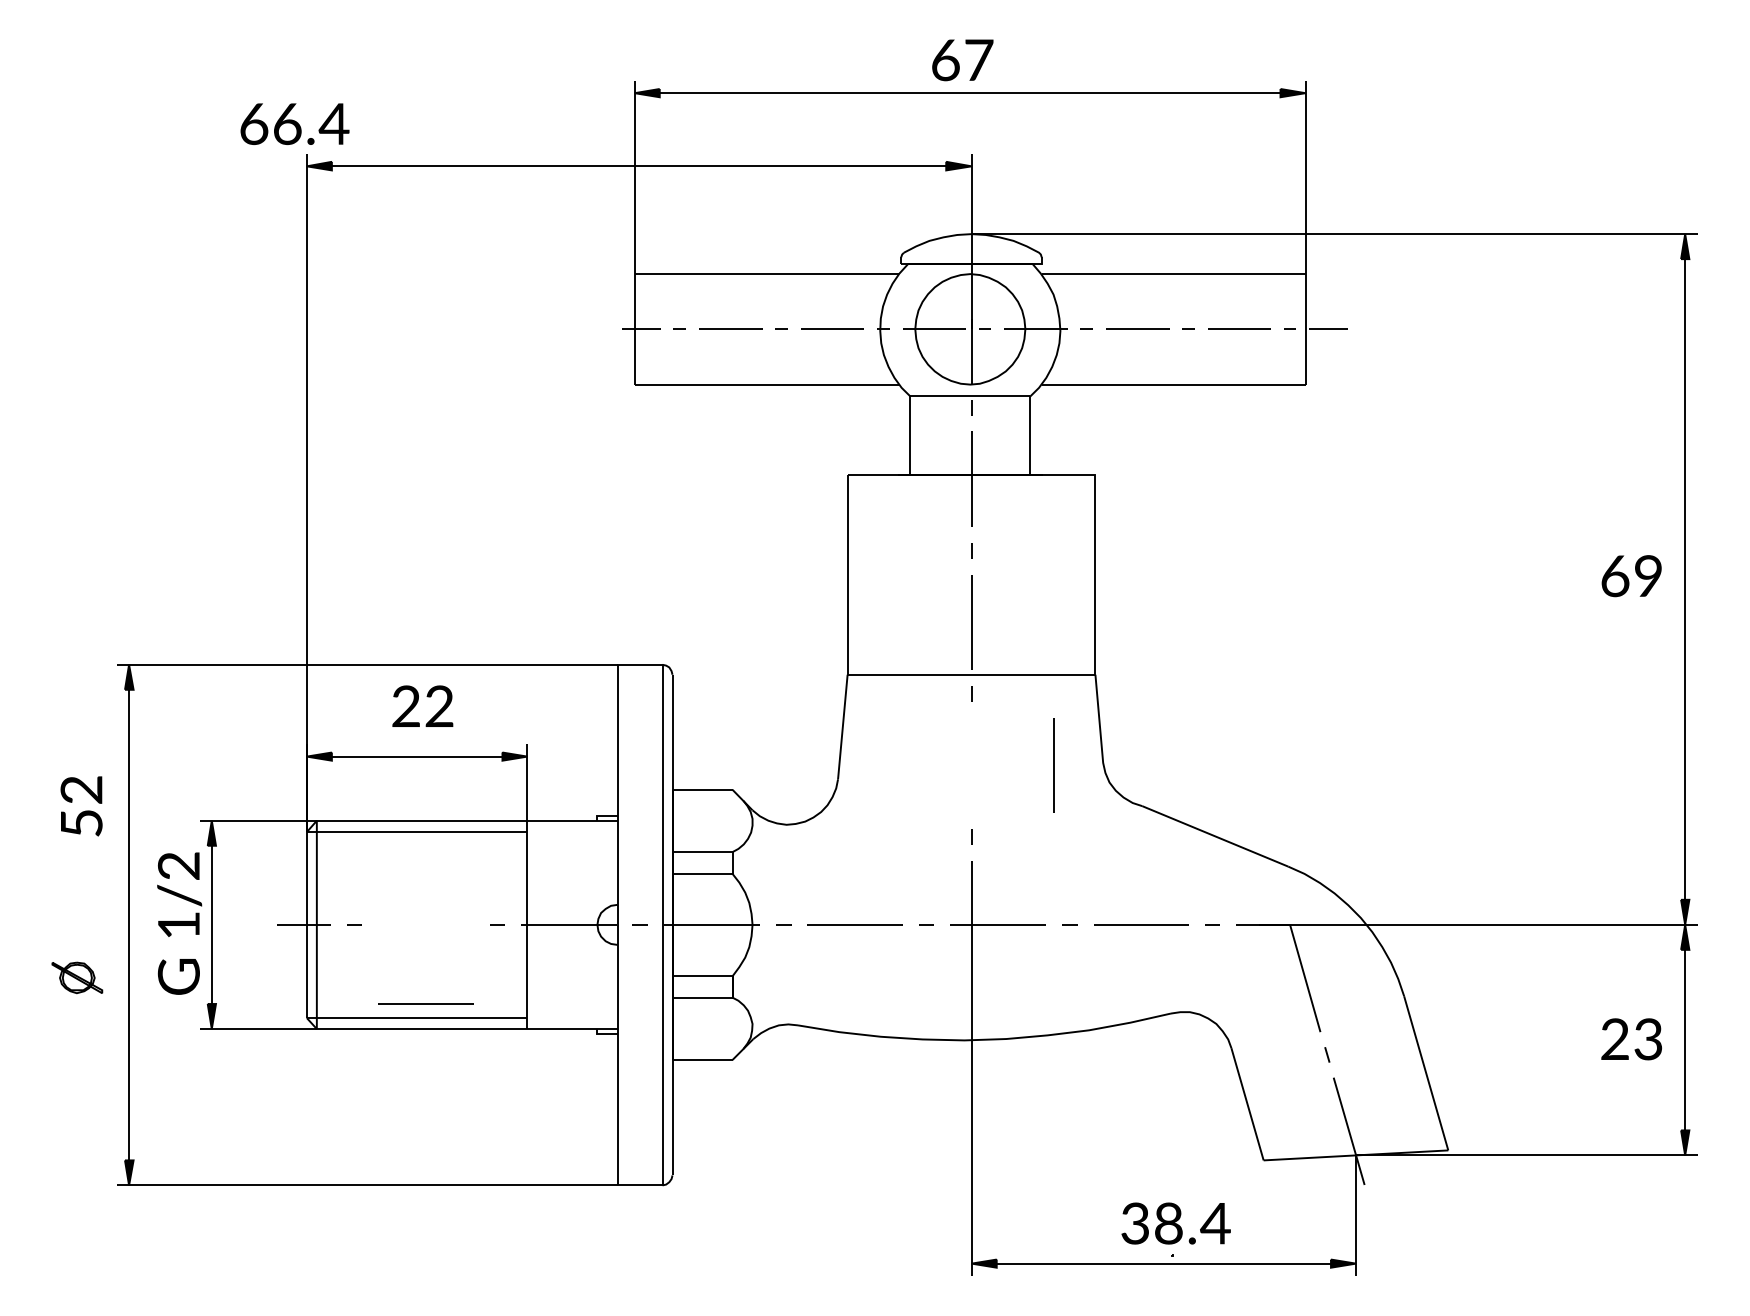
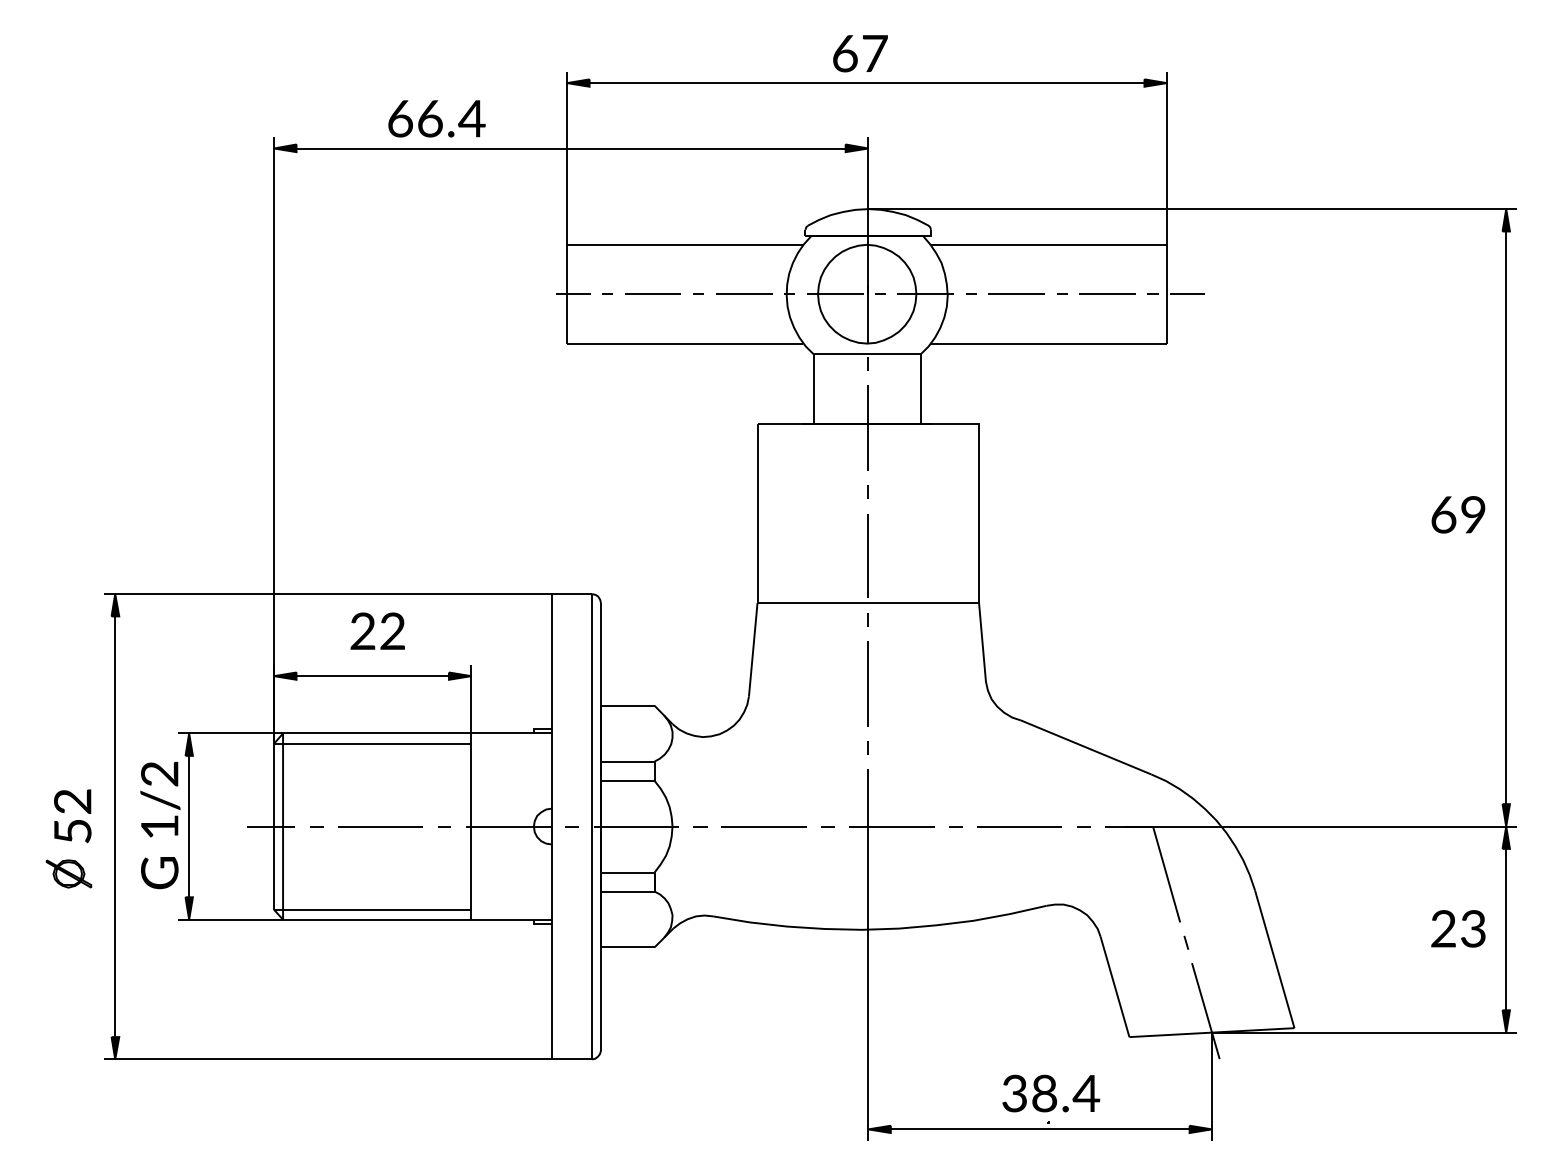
text: (294, 123) -> (436, 118), moved
line: (1053, 765) -> (868, 684), moved
text: (81, 806) -> (72, 816), moved
line: (425, 1003) -> (380, 826), moved

